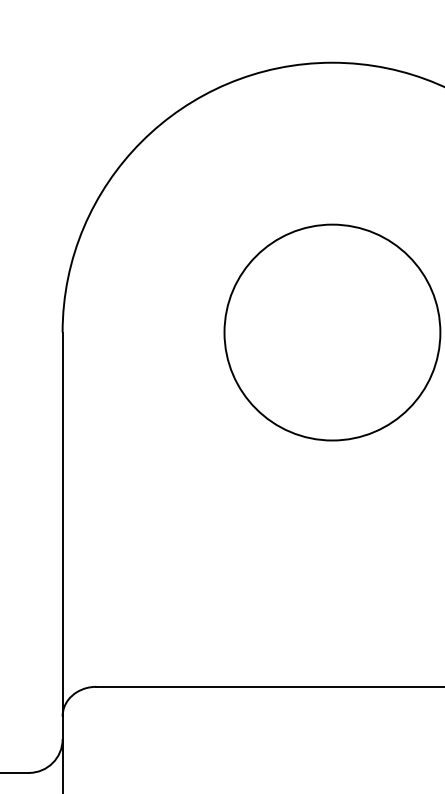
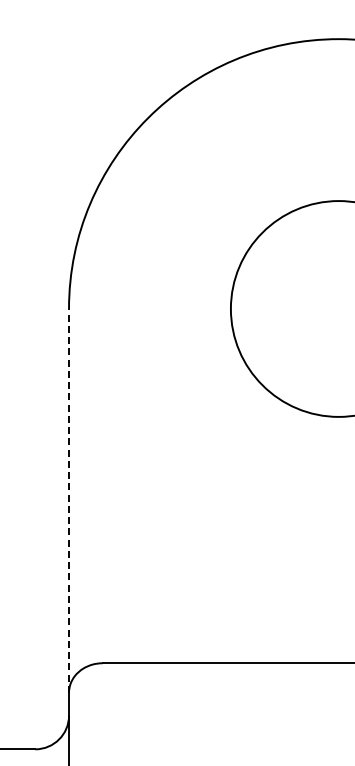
line: (62, 524) -> (68, 500), solid -> dashed

